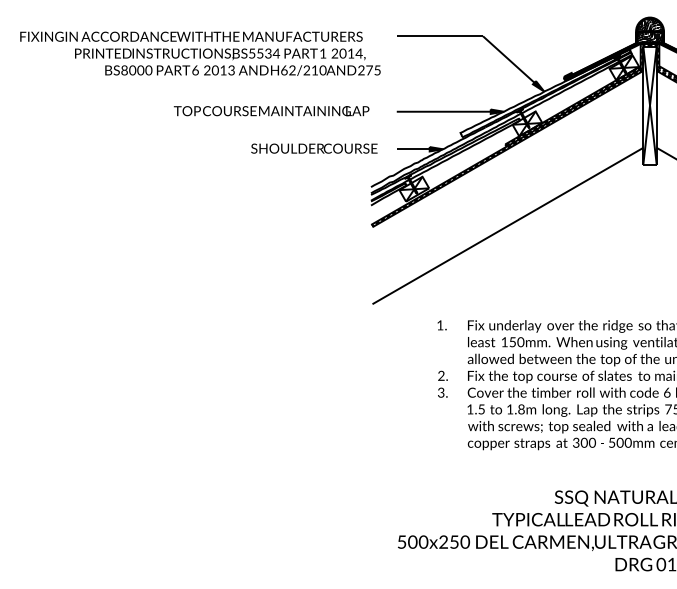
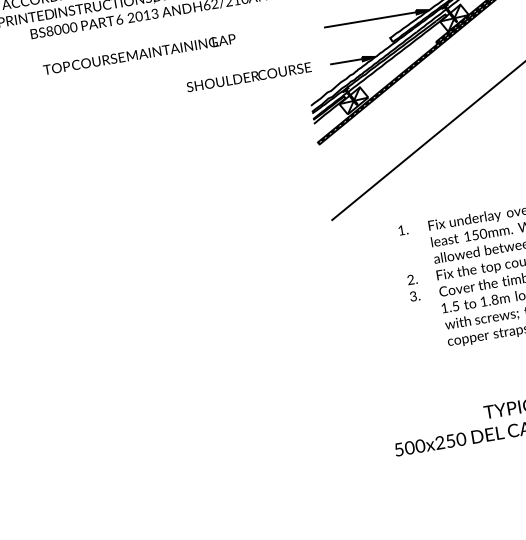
text: (271, 111) -> (139, 54), moved

